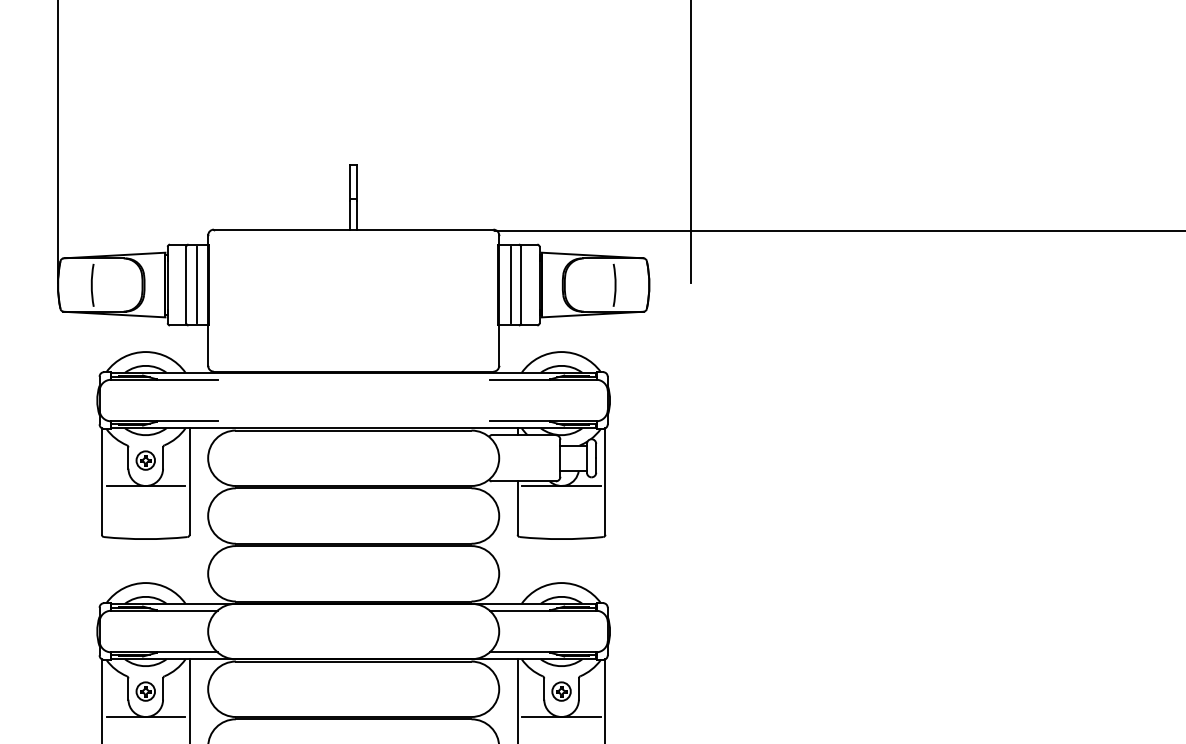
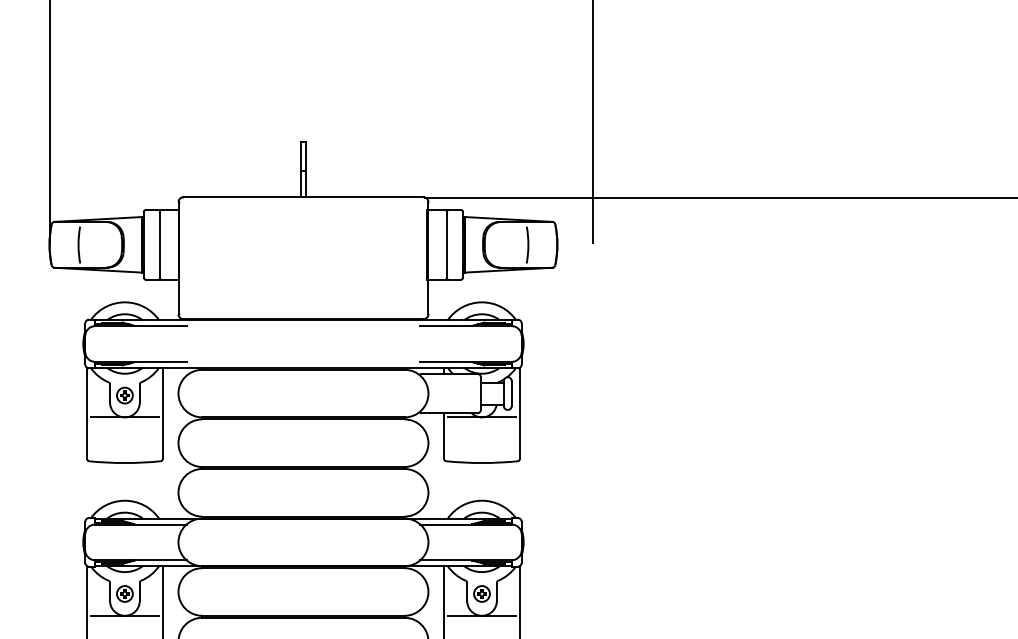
line: (196, 284) -> (168, 244), removed
line: (510, 284) -> (438, 244), removed

